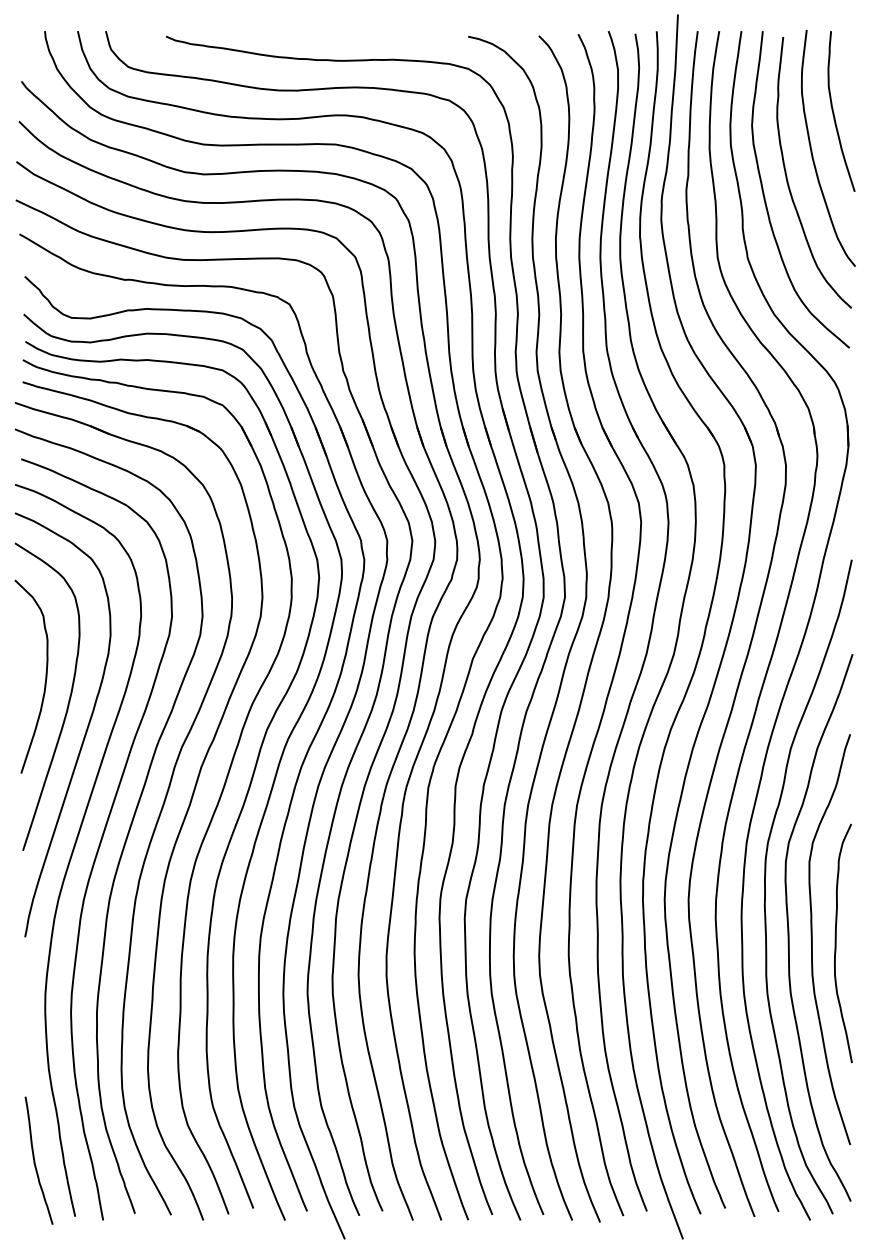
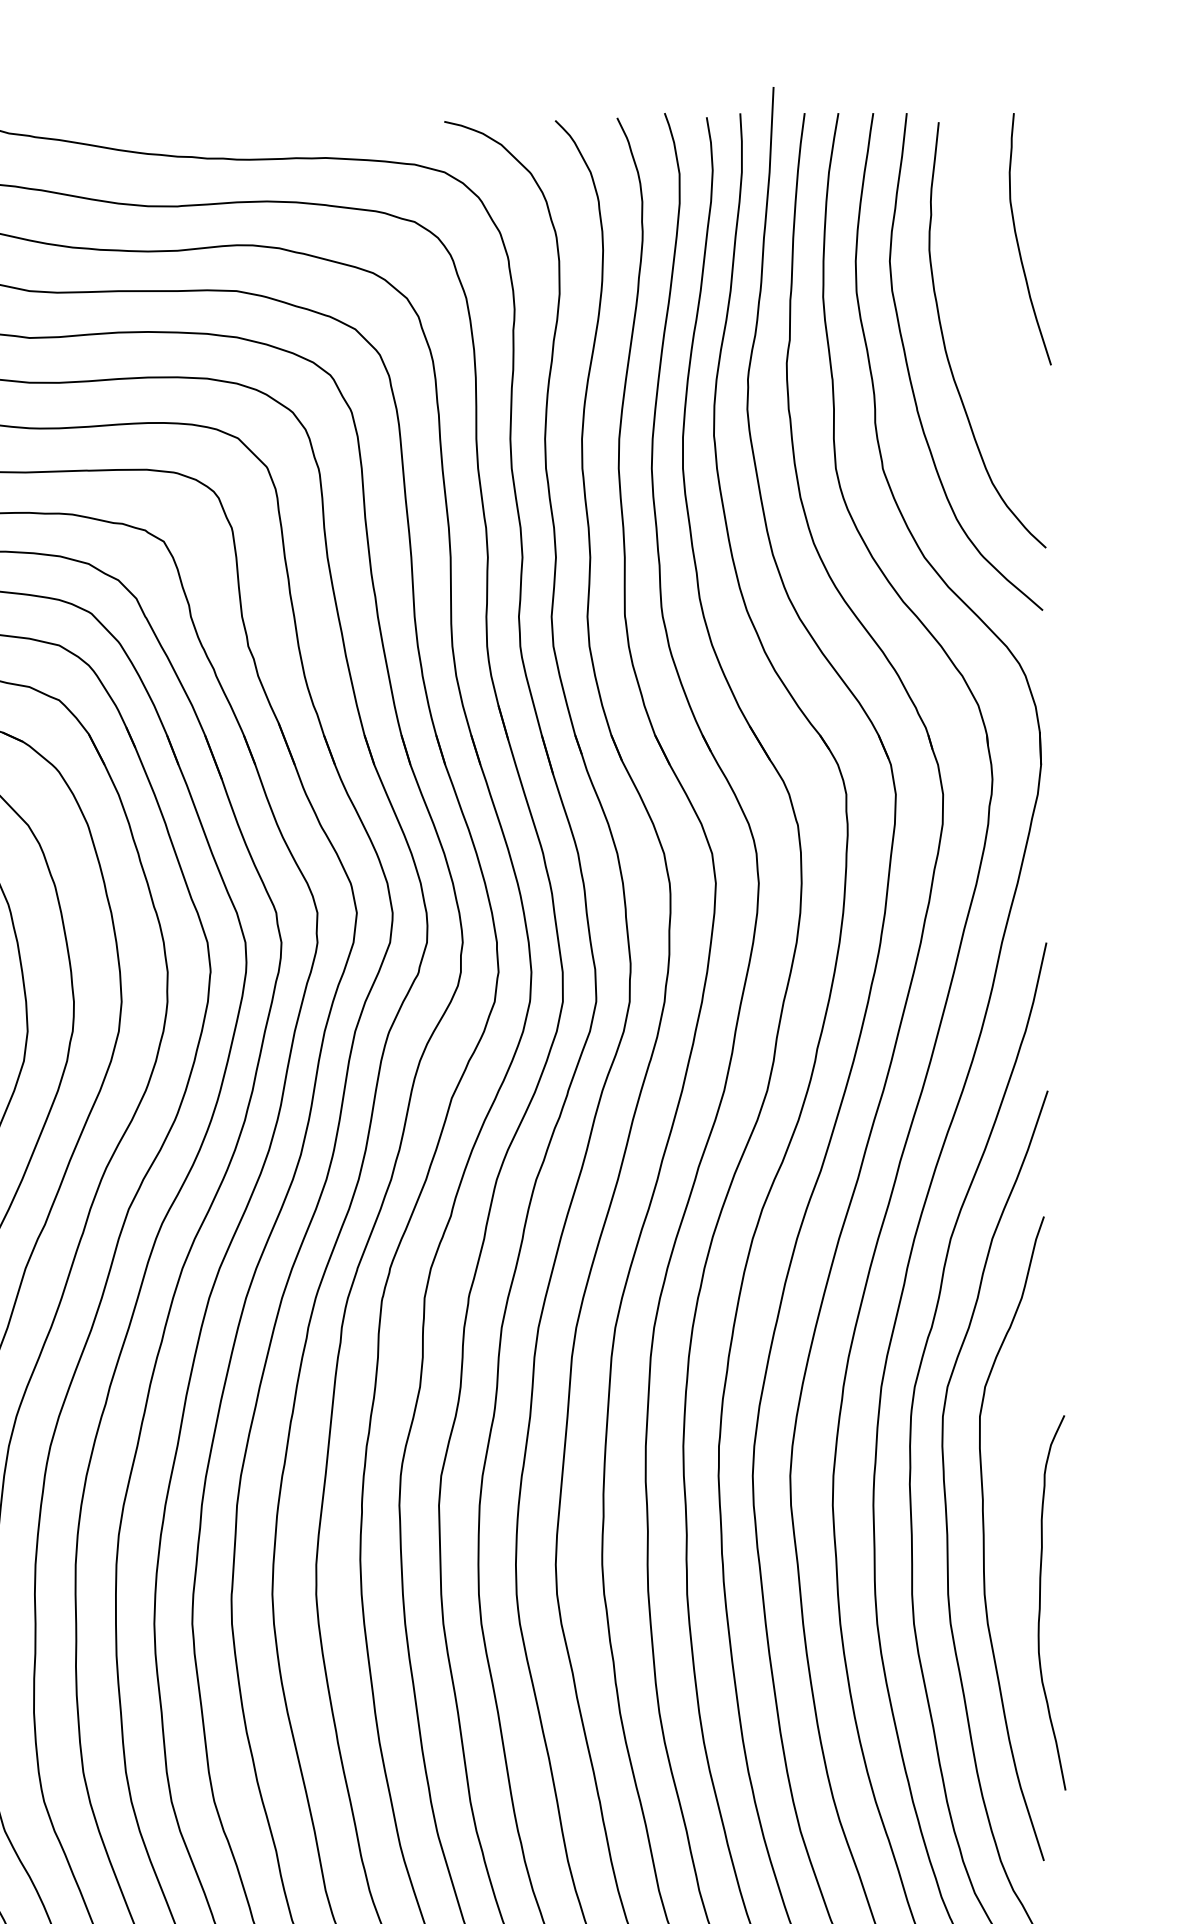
curve: (812, 150) -> (984, 300), removed
curve: (836, 943) -> (1041, 1602), moved

